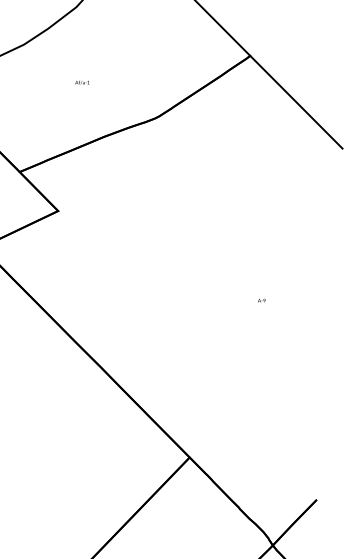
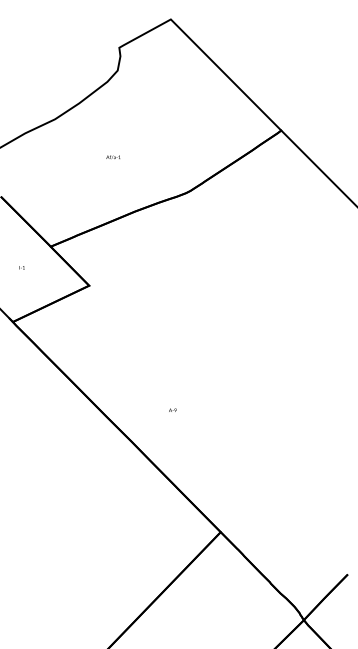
text: (261, 299) -> (172, 409), moved

